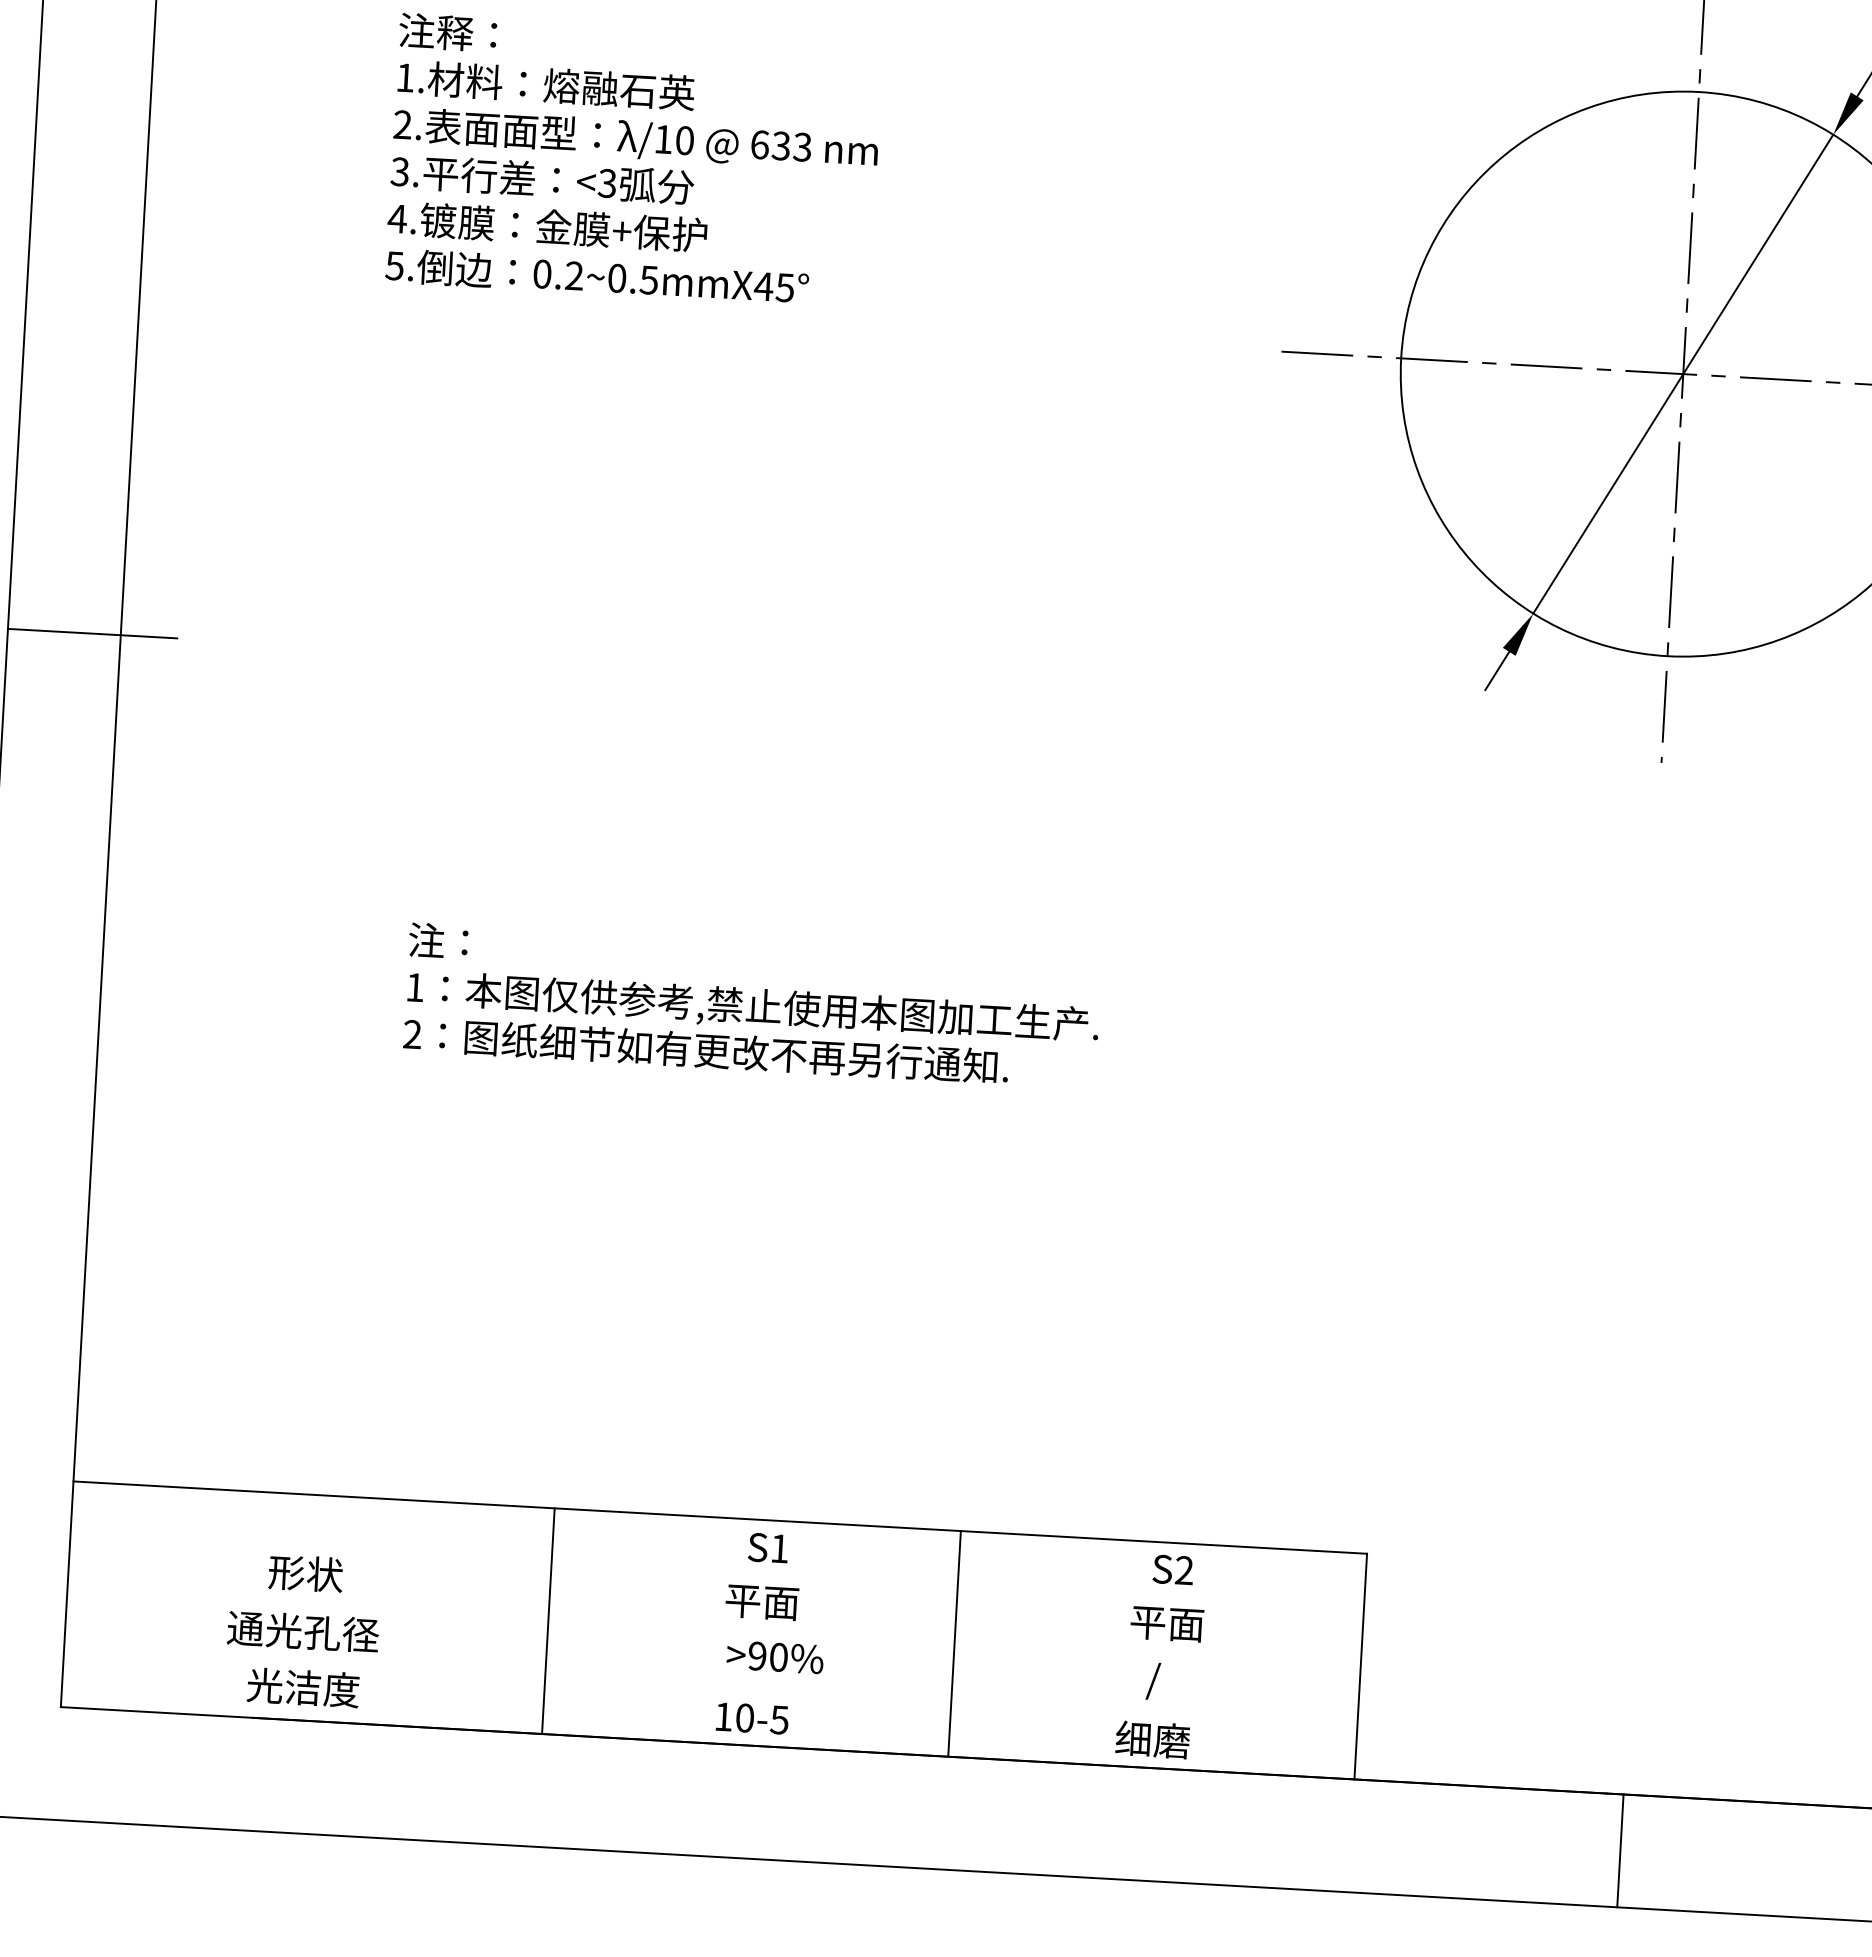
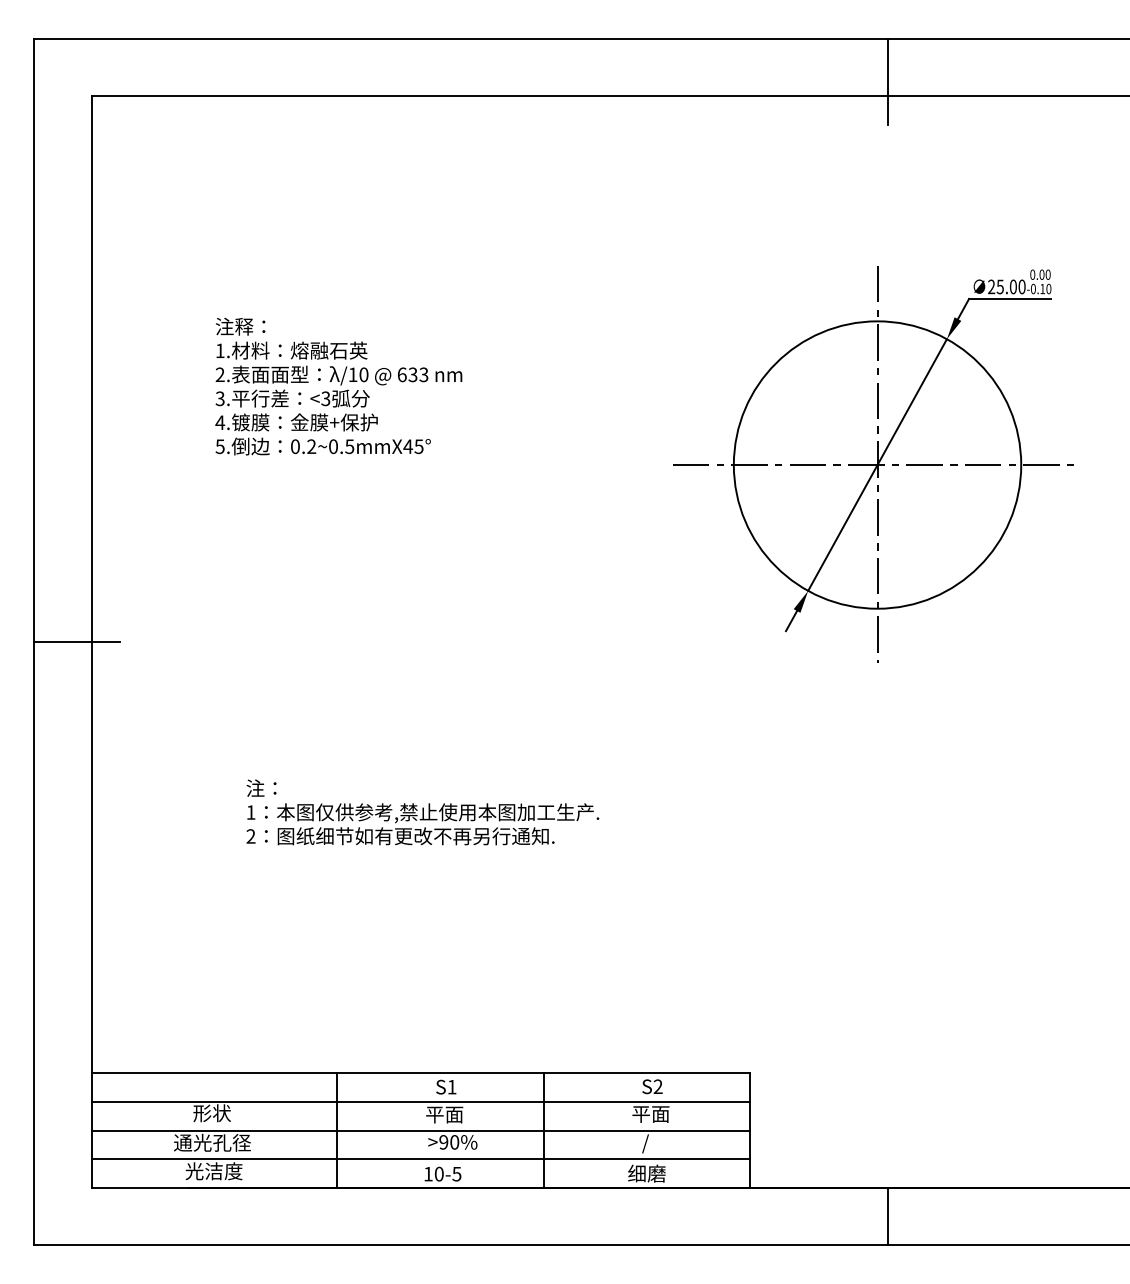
line: (716, 1573) -> (420, 1101), added
line: (712, 1630) -> (420, 1130), added
line: (709, 1687) -> (420, 1159), added

